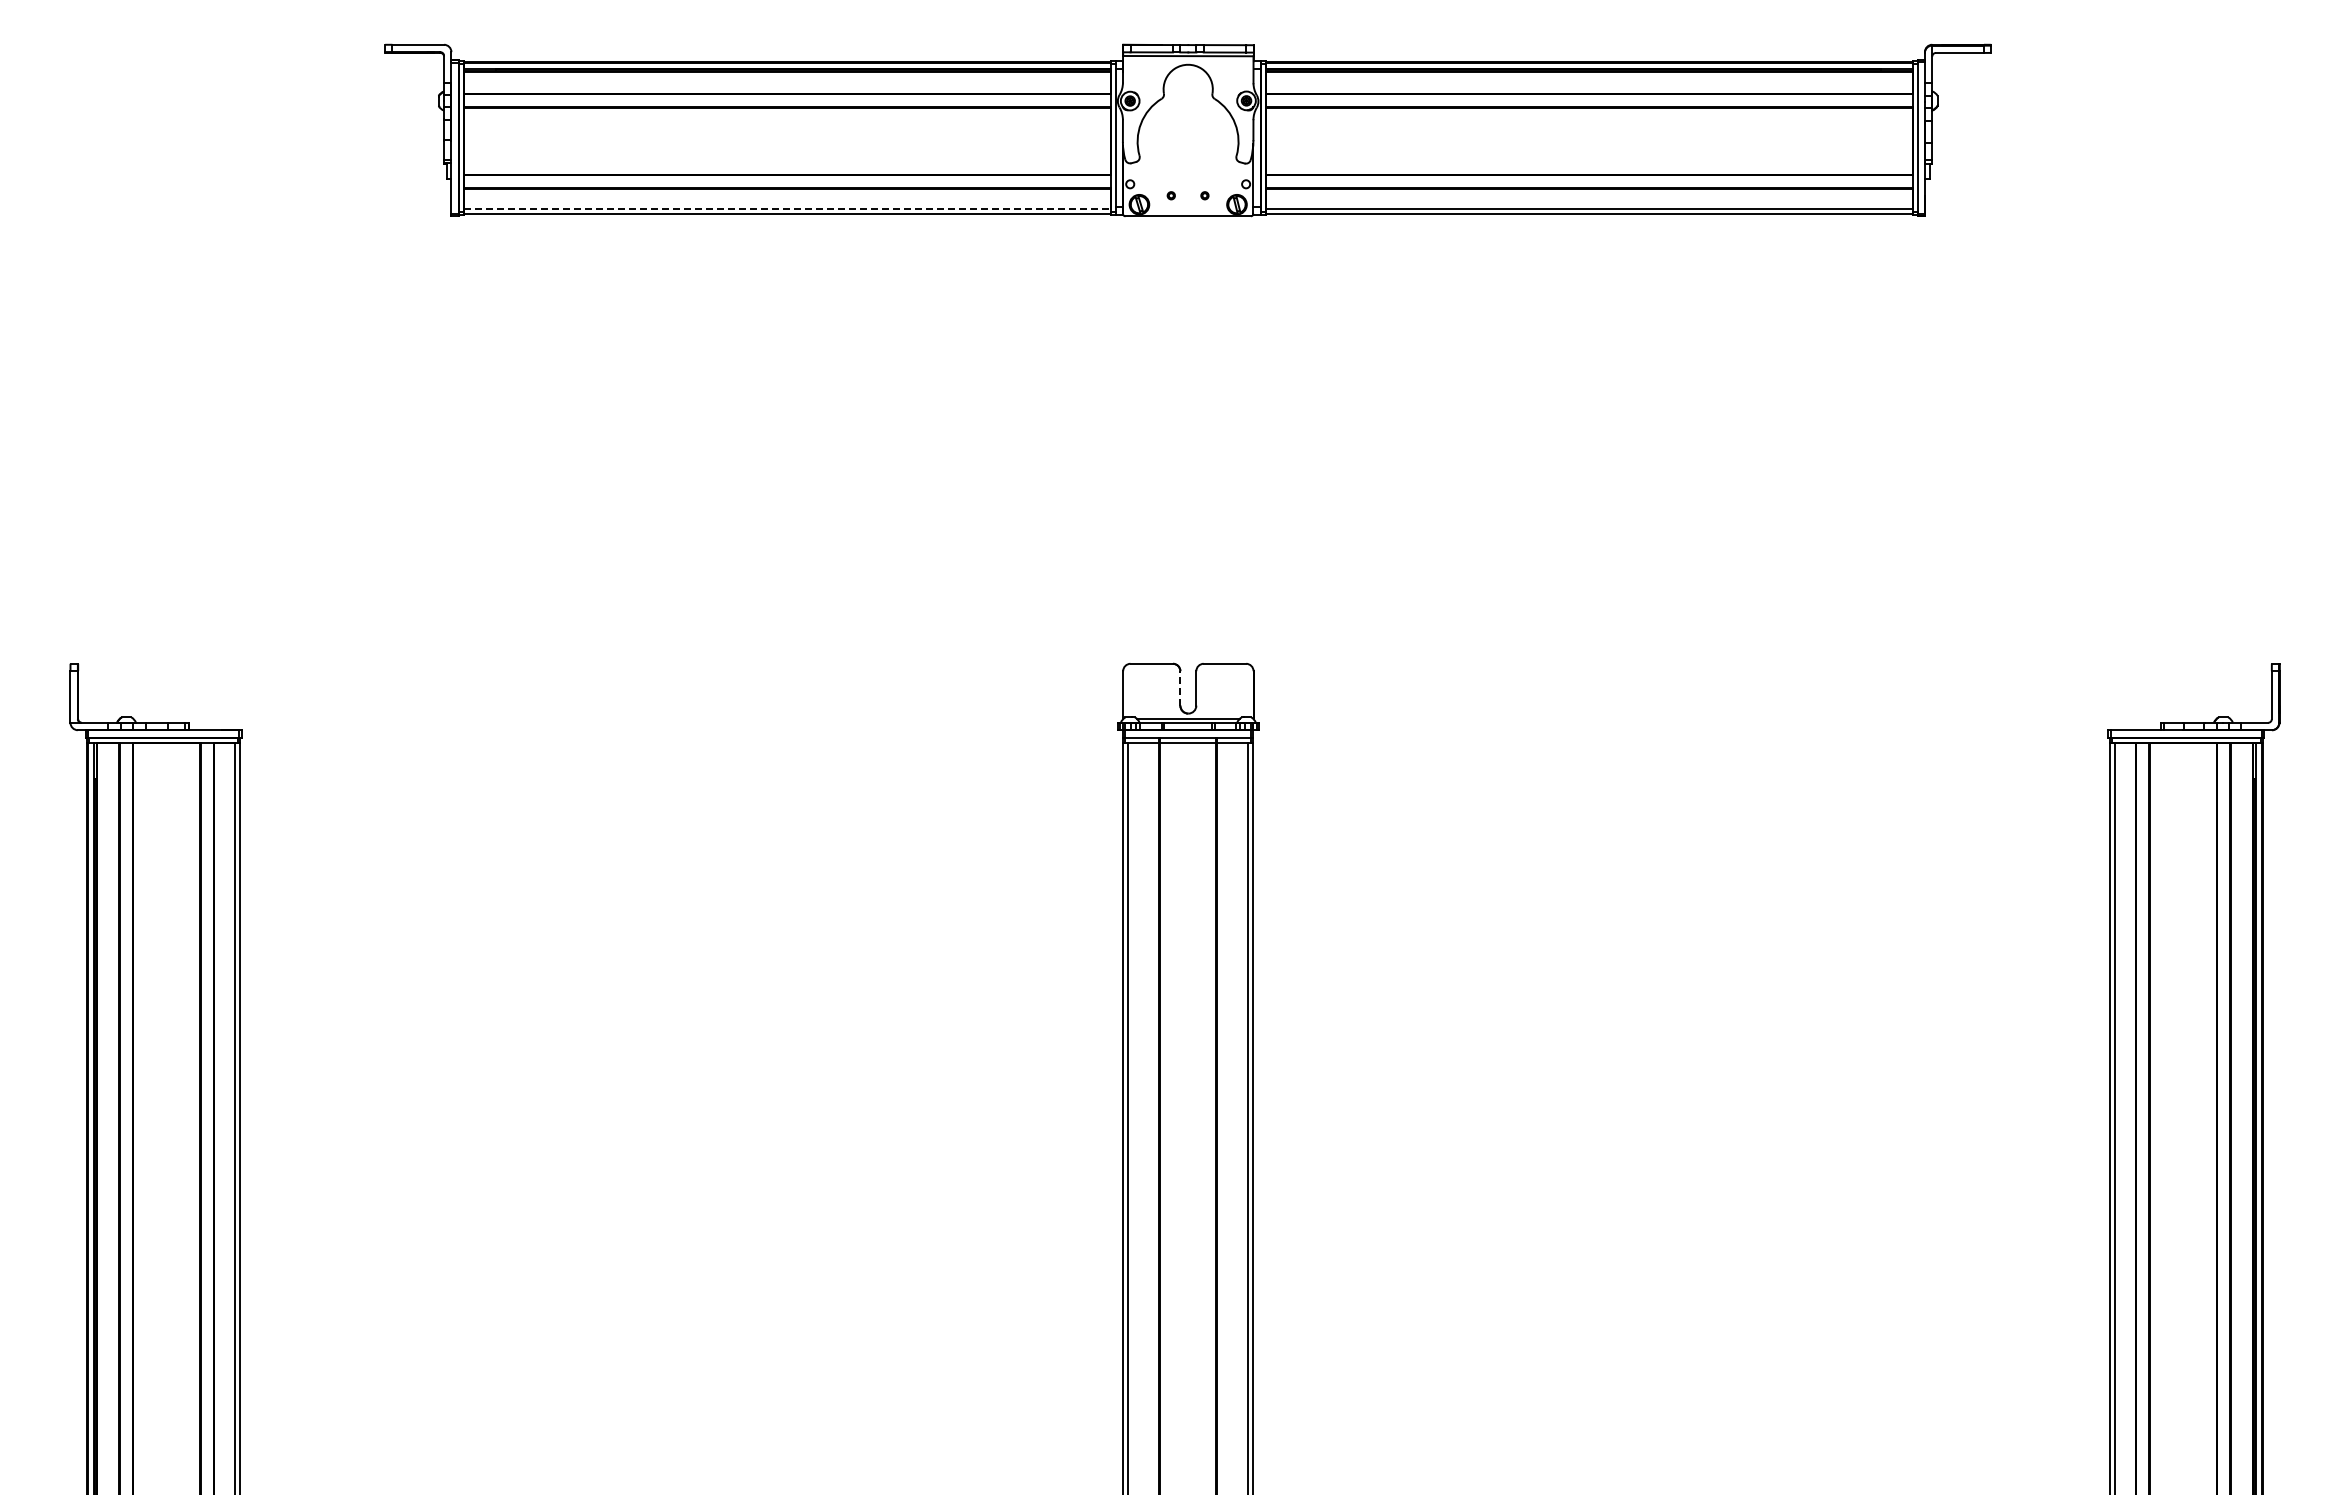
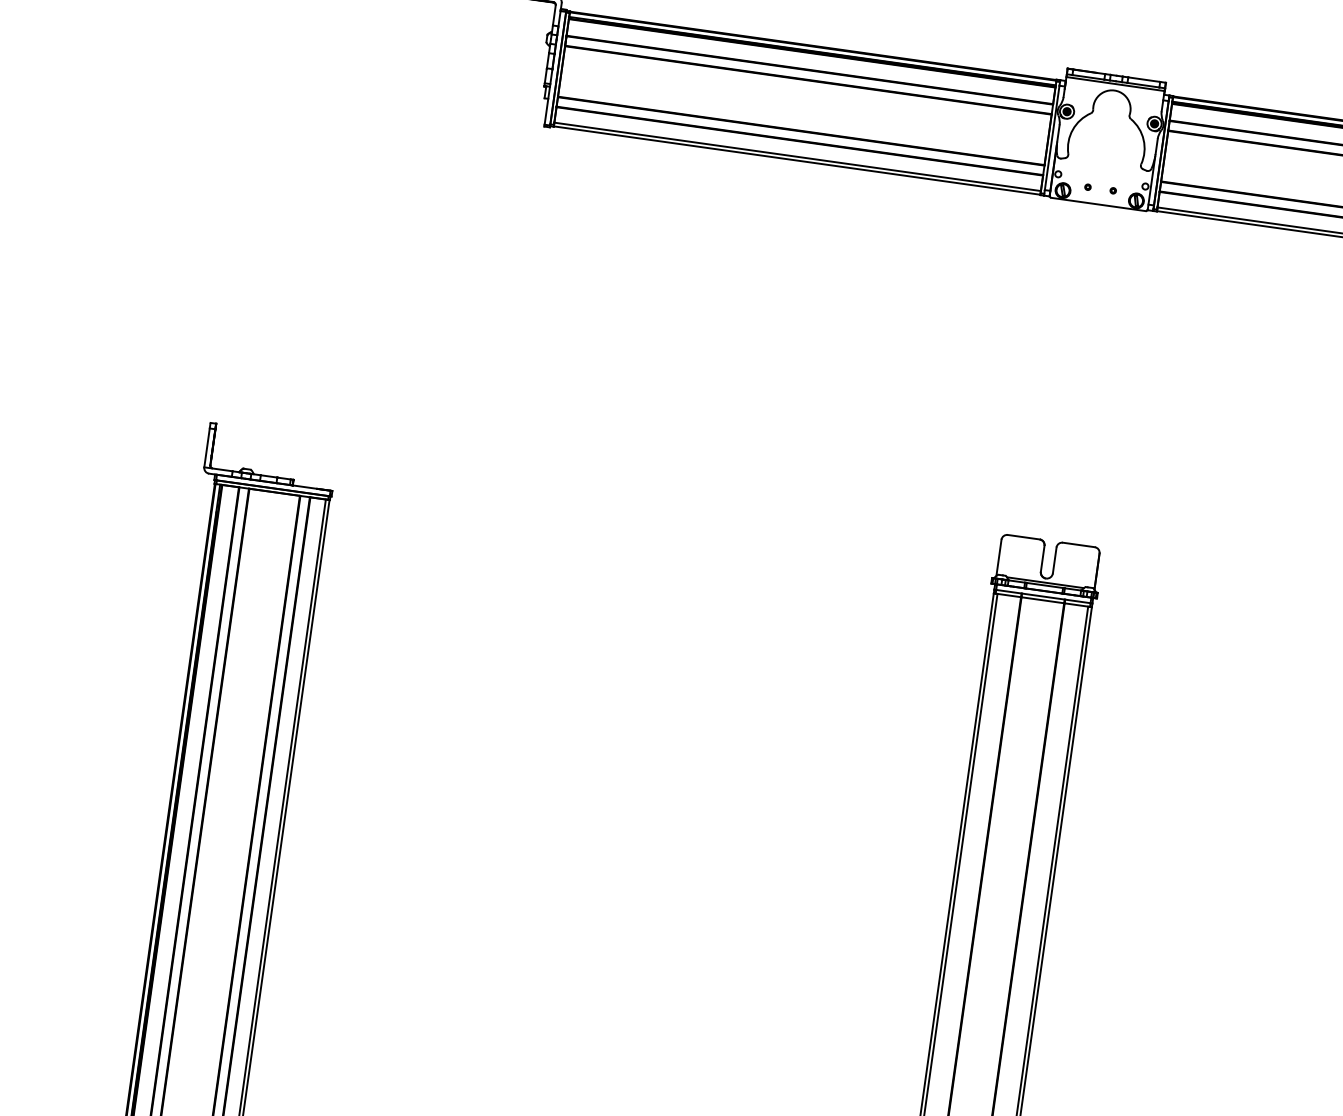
line: (787, 209) -> (797, 157), dashed -> solid
line: (1180, 687) -> (1042, 558), dashed -> solid

